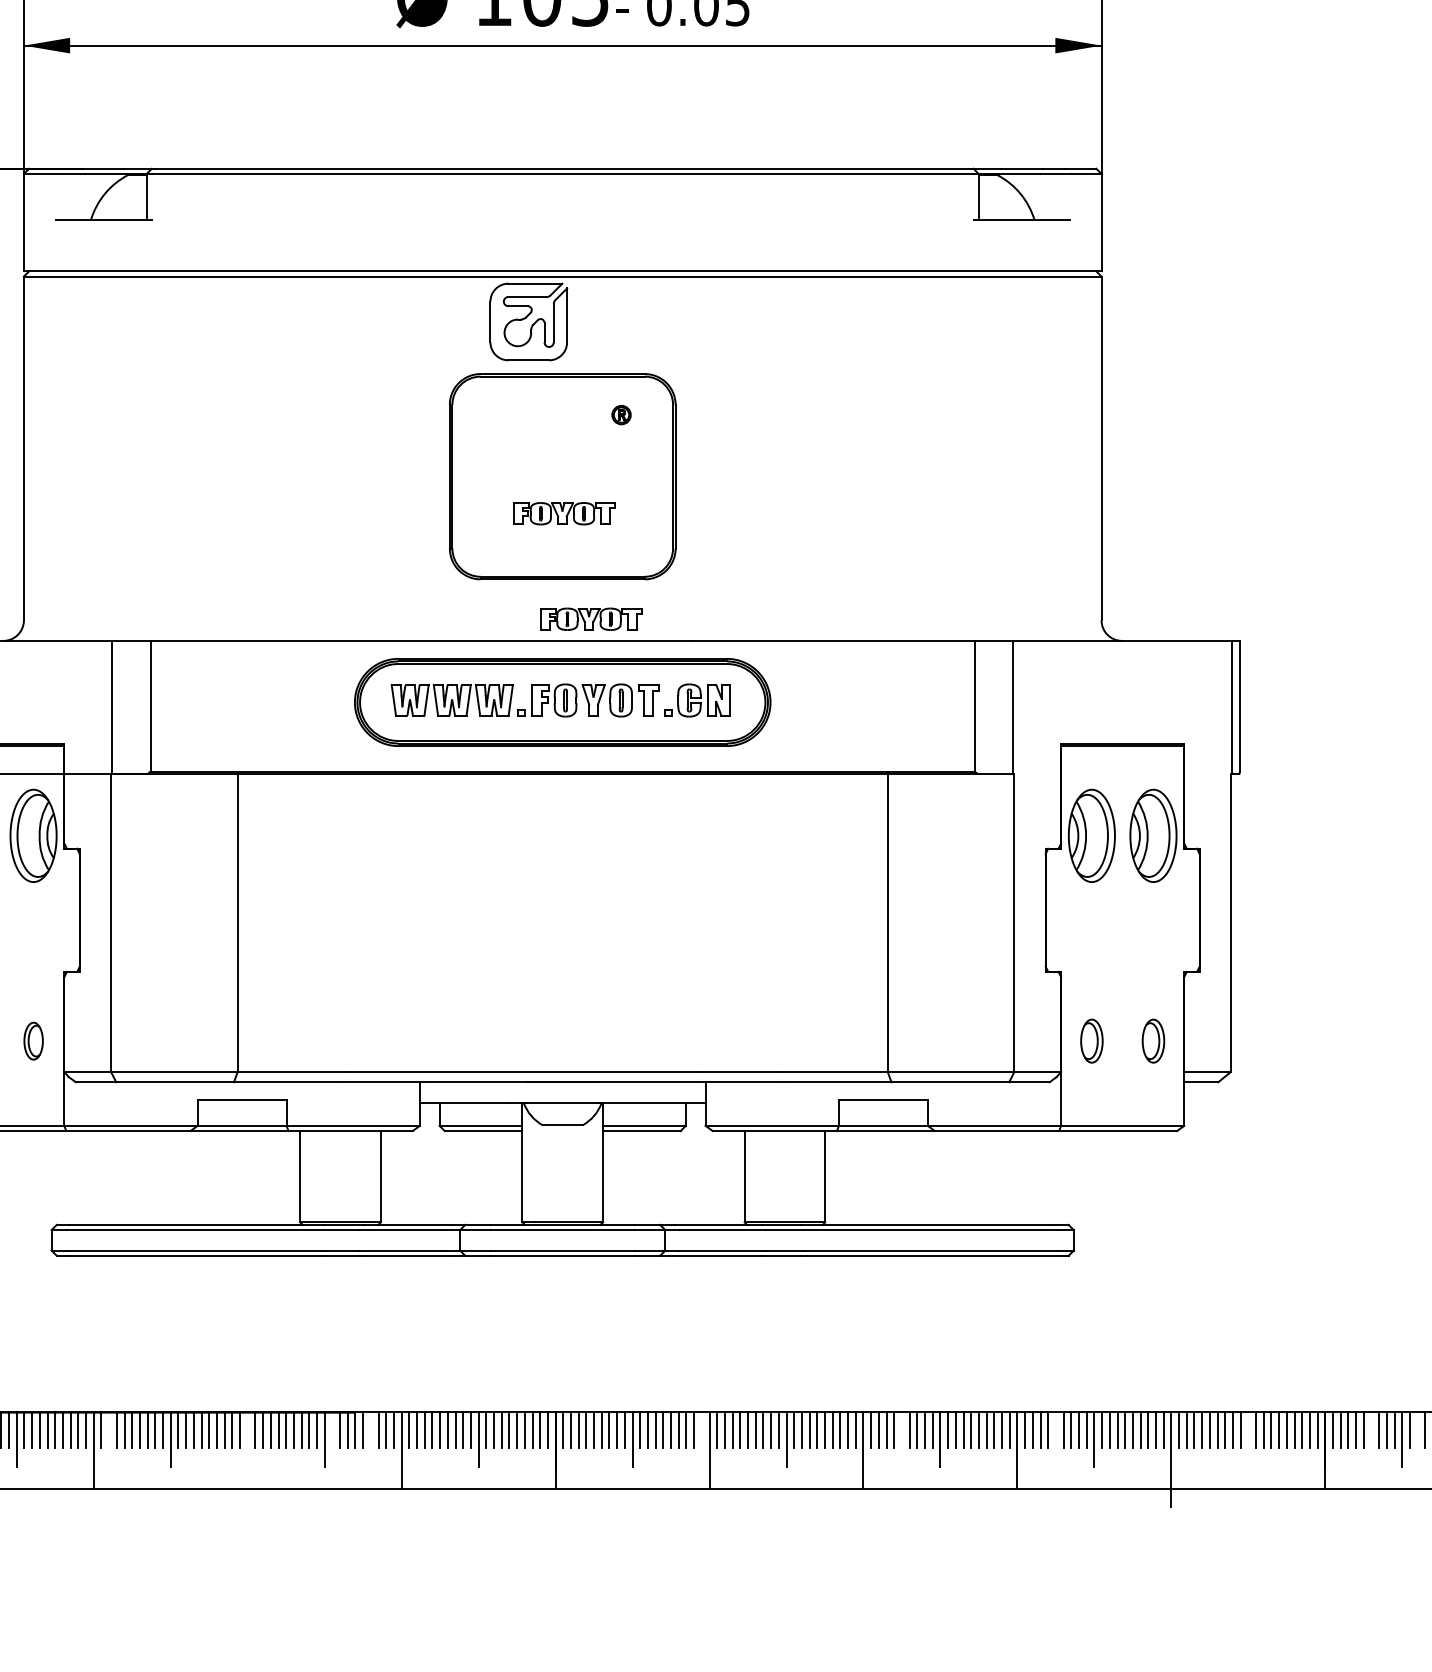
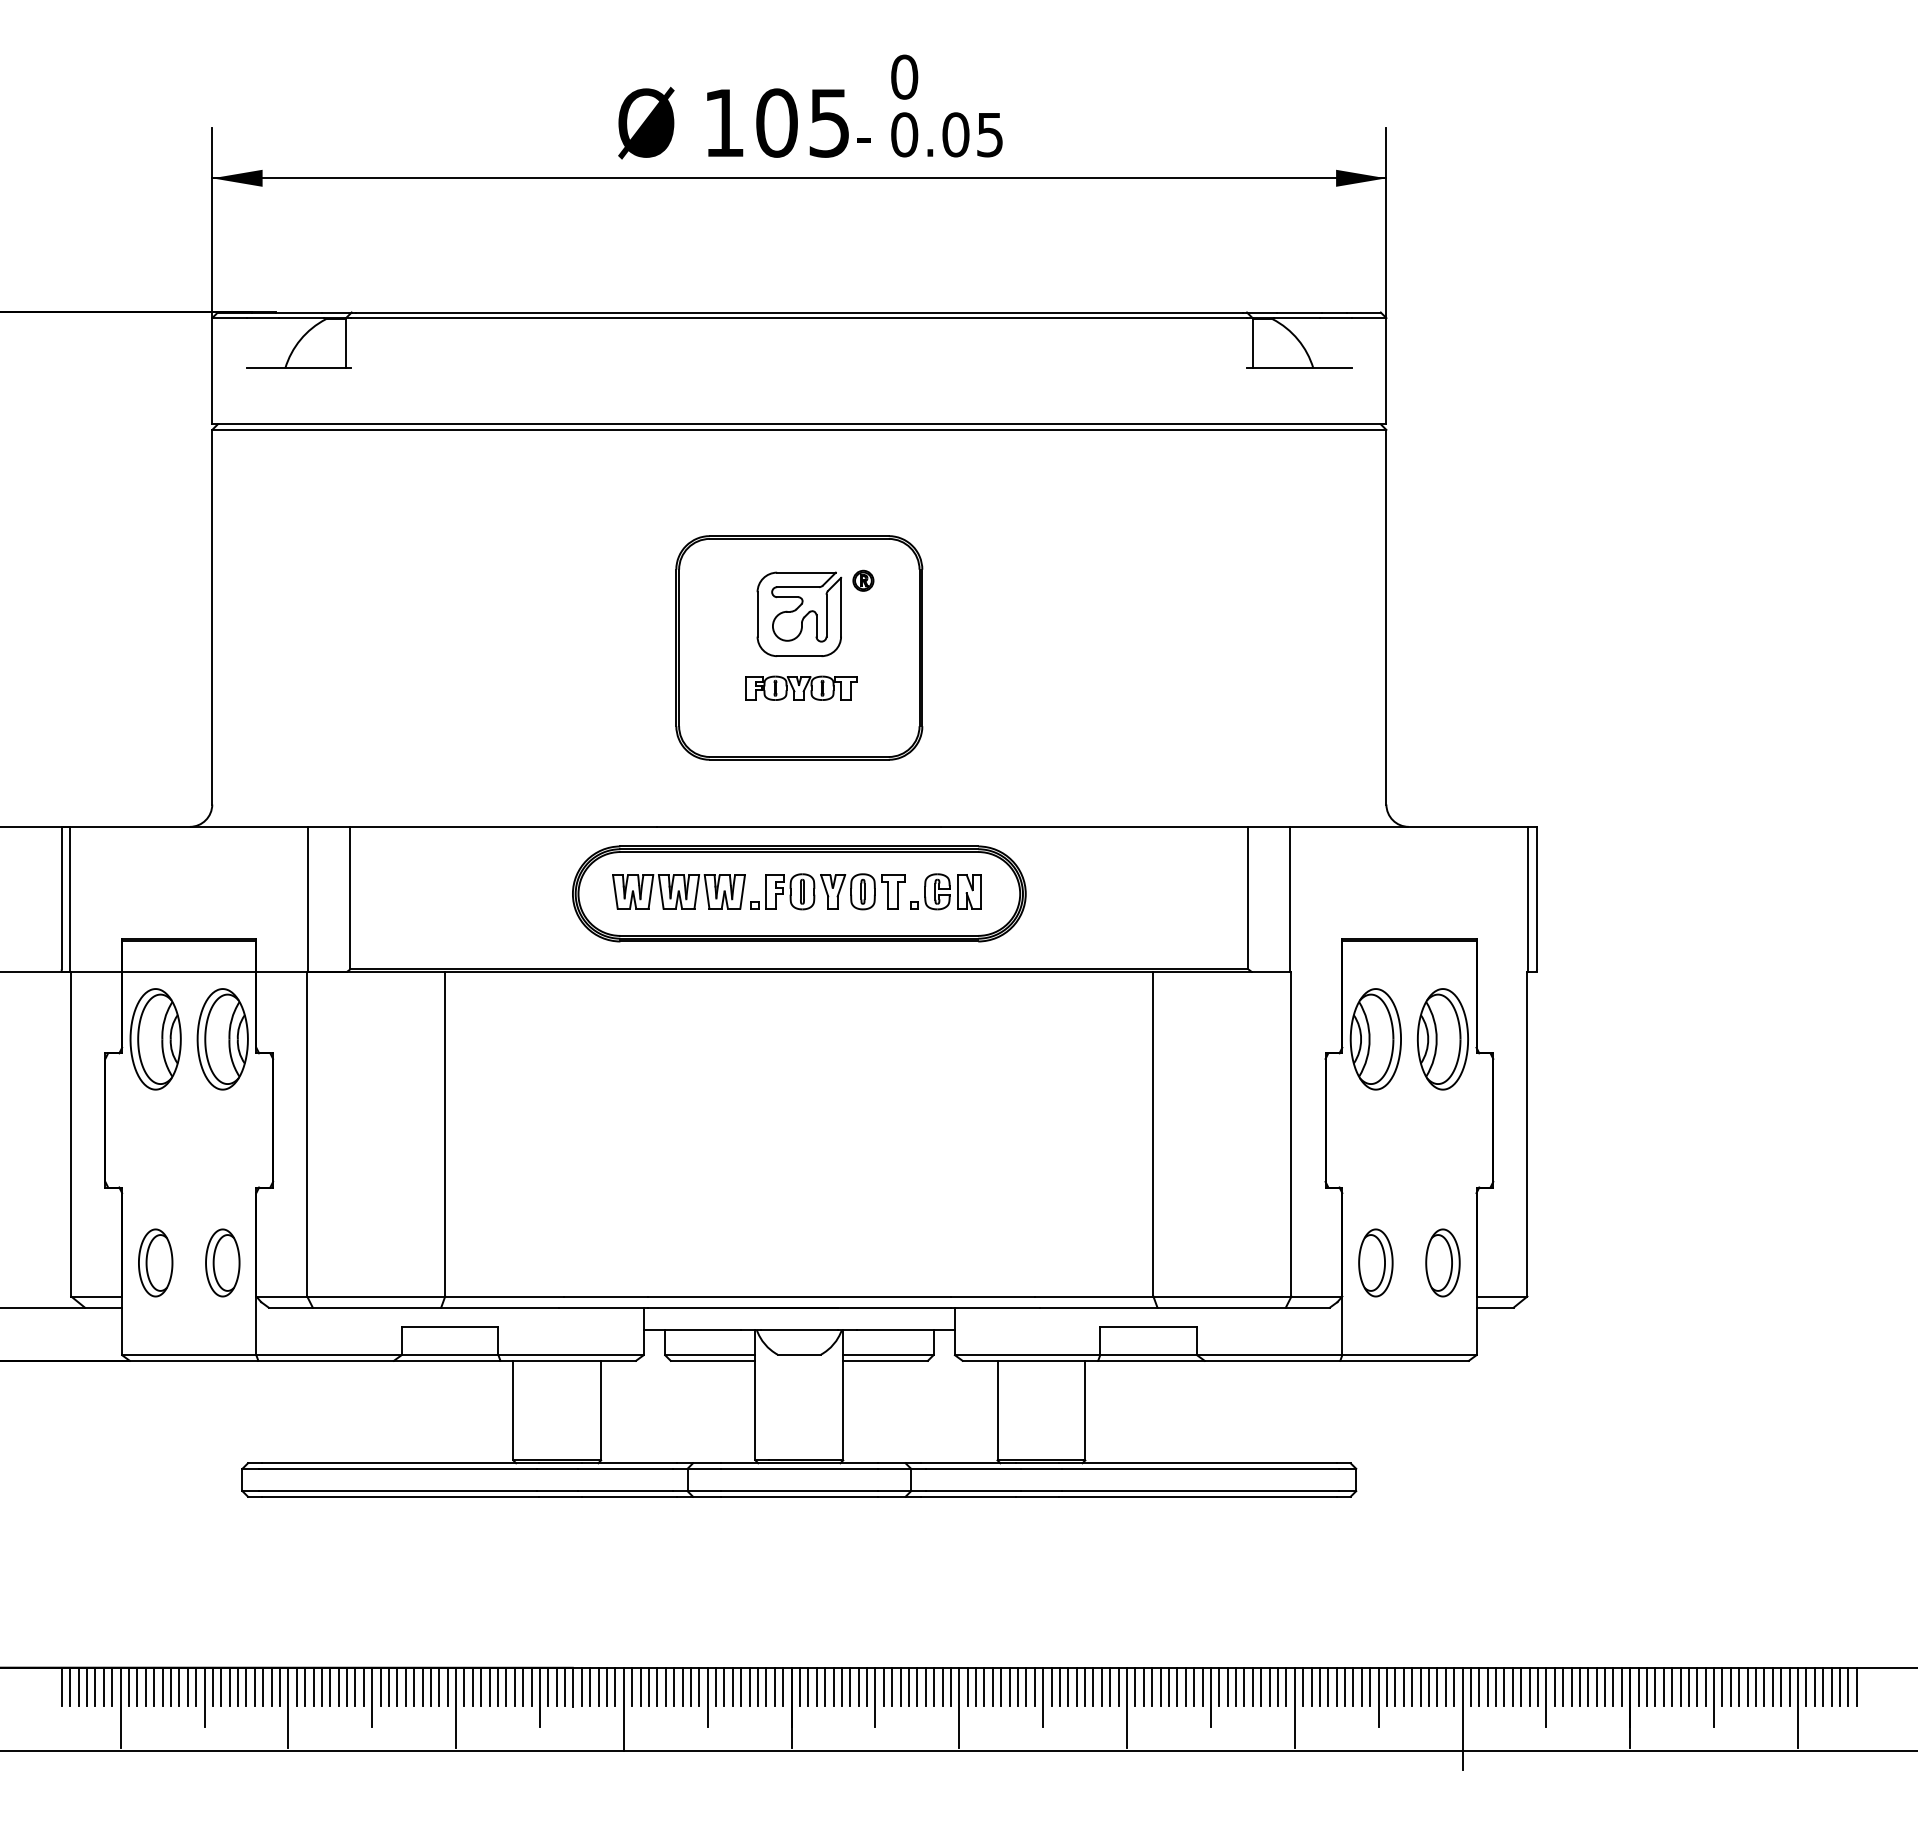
part: (528, 321) -> (799, 613), moved
part: (591, 618) -> (830, 802), removed
part: (33, 1040) -> (222, 1262), size x1.67
part: (1091, 1040) -> (1375, 1262), size x1.43
part: (1153, 1040) -> (1442, 1262), size x1.43
line: (109, 1429) -> (305, 1686), added
line: (332, 1429) -> (548, 1686), added
line: (371, 1429) -> (590, 1686), added
line: (701, 1429) -> (950, 1686), added
line: (901, 1429) -> (1168, 1686), added
line: (1055, 1429) -> (1336, 1686), added
line: (1371, 1429) -> (1680, 1686), added
line: (1417, 1429) -> (1730, 1686), added
line: (1248, 1439) -> (1546, 1696), added
line: (248, 1449) -> (456, 1707), added

